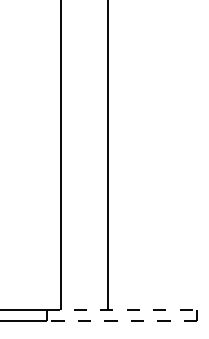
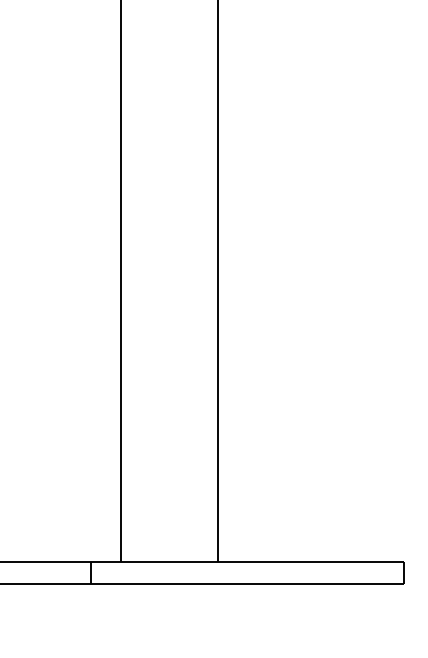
line: (122, 310) -> (248, 562), dashed -> solid
line: (122, 320) -> (248, 583), dashed -> solid

